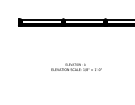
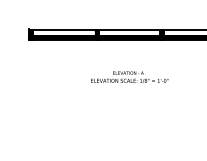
text: (76, 66) -> (129, 75), moved

